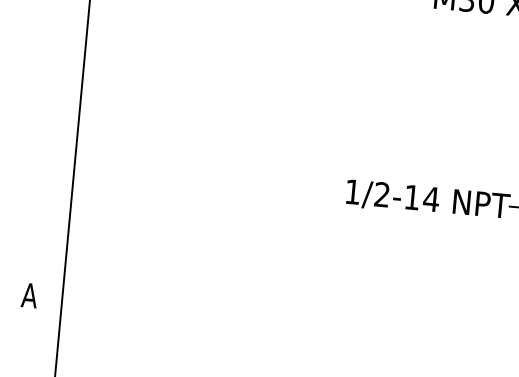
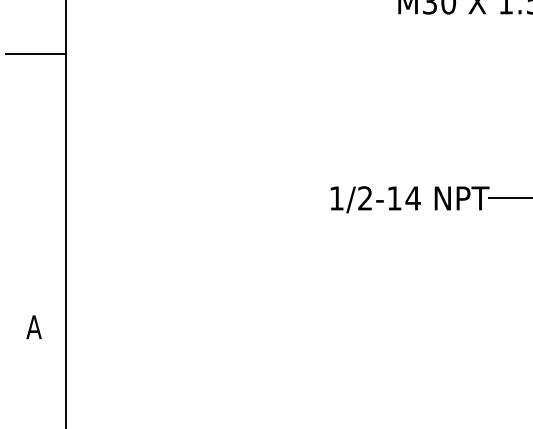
line: (57, 14) -> (35, 53), added

